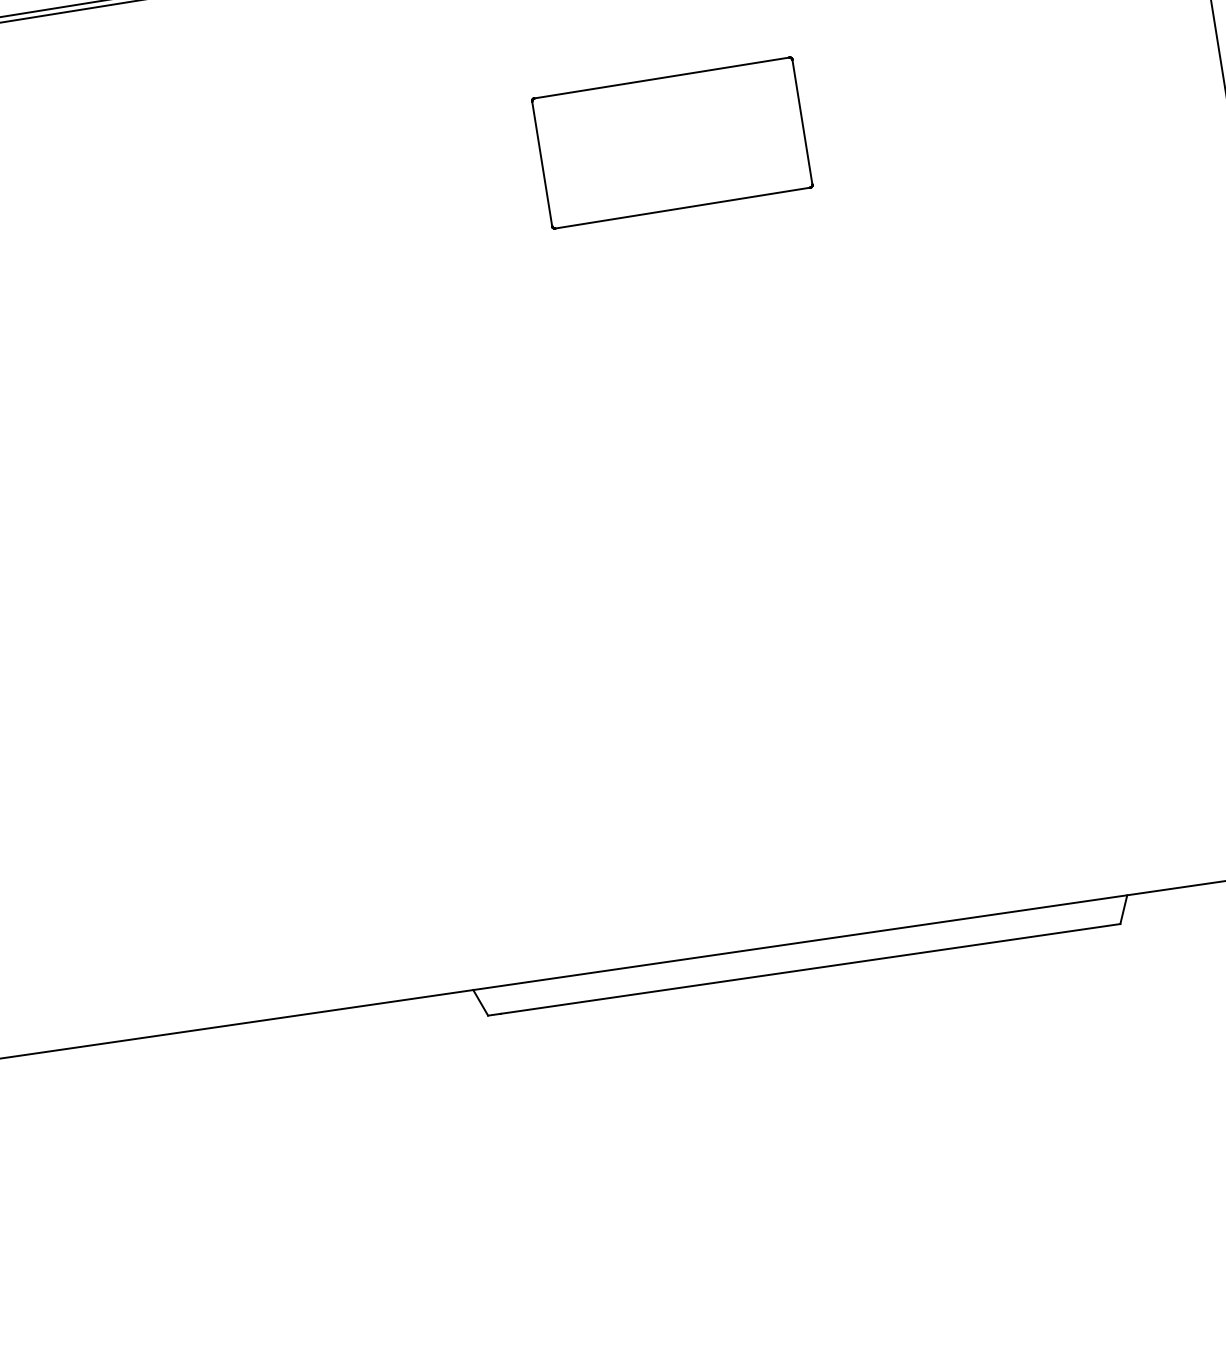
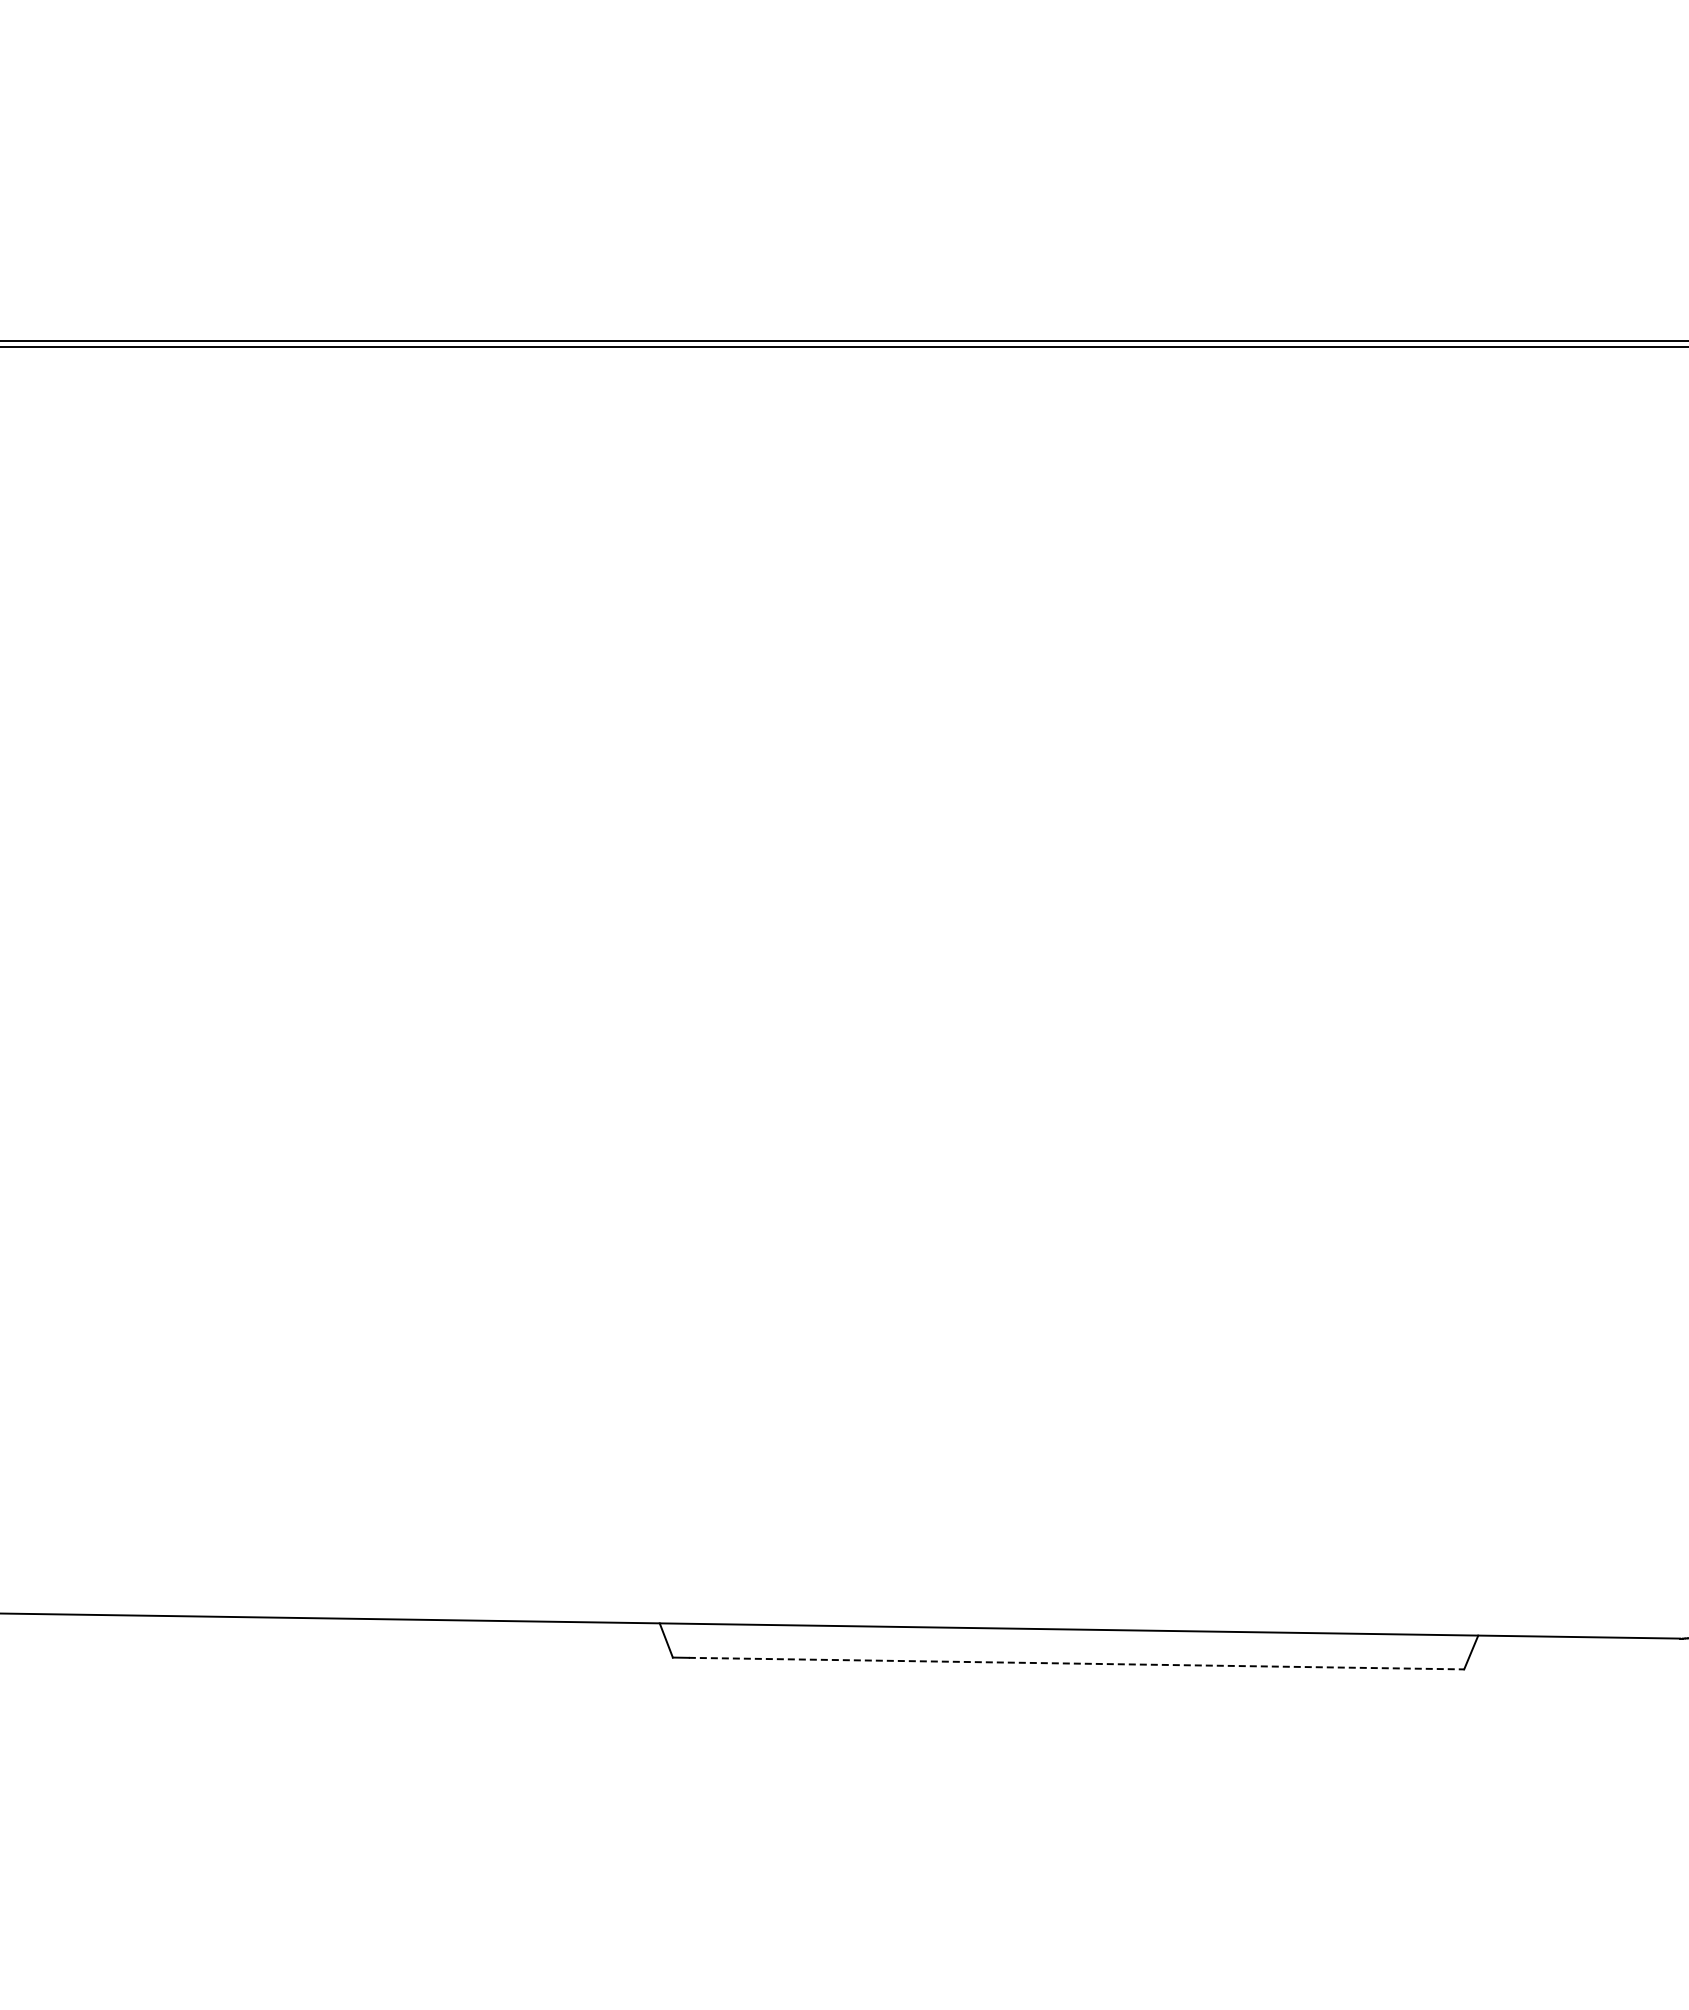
part: (671, 142) -> (1068, 625), removed
line: (810, 968) -> (1076, 1663), solid -> dashed

